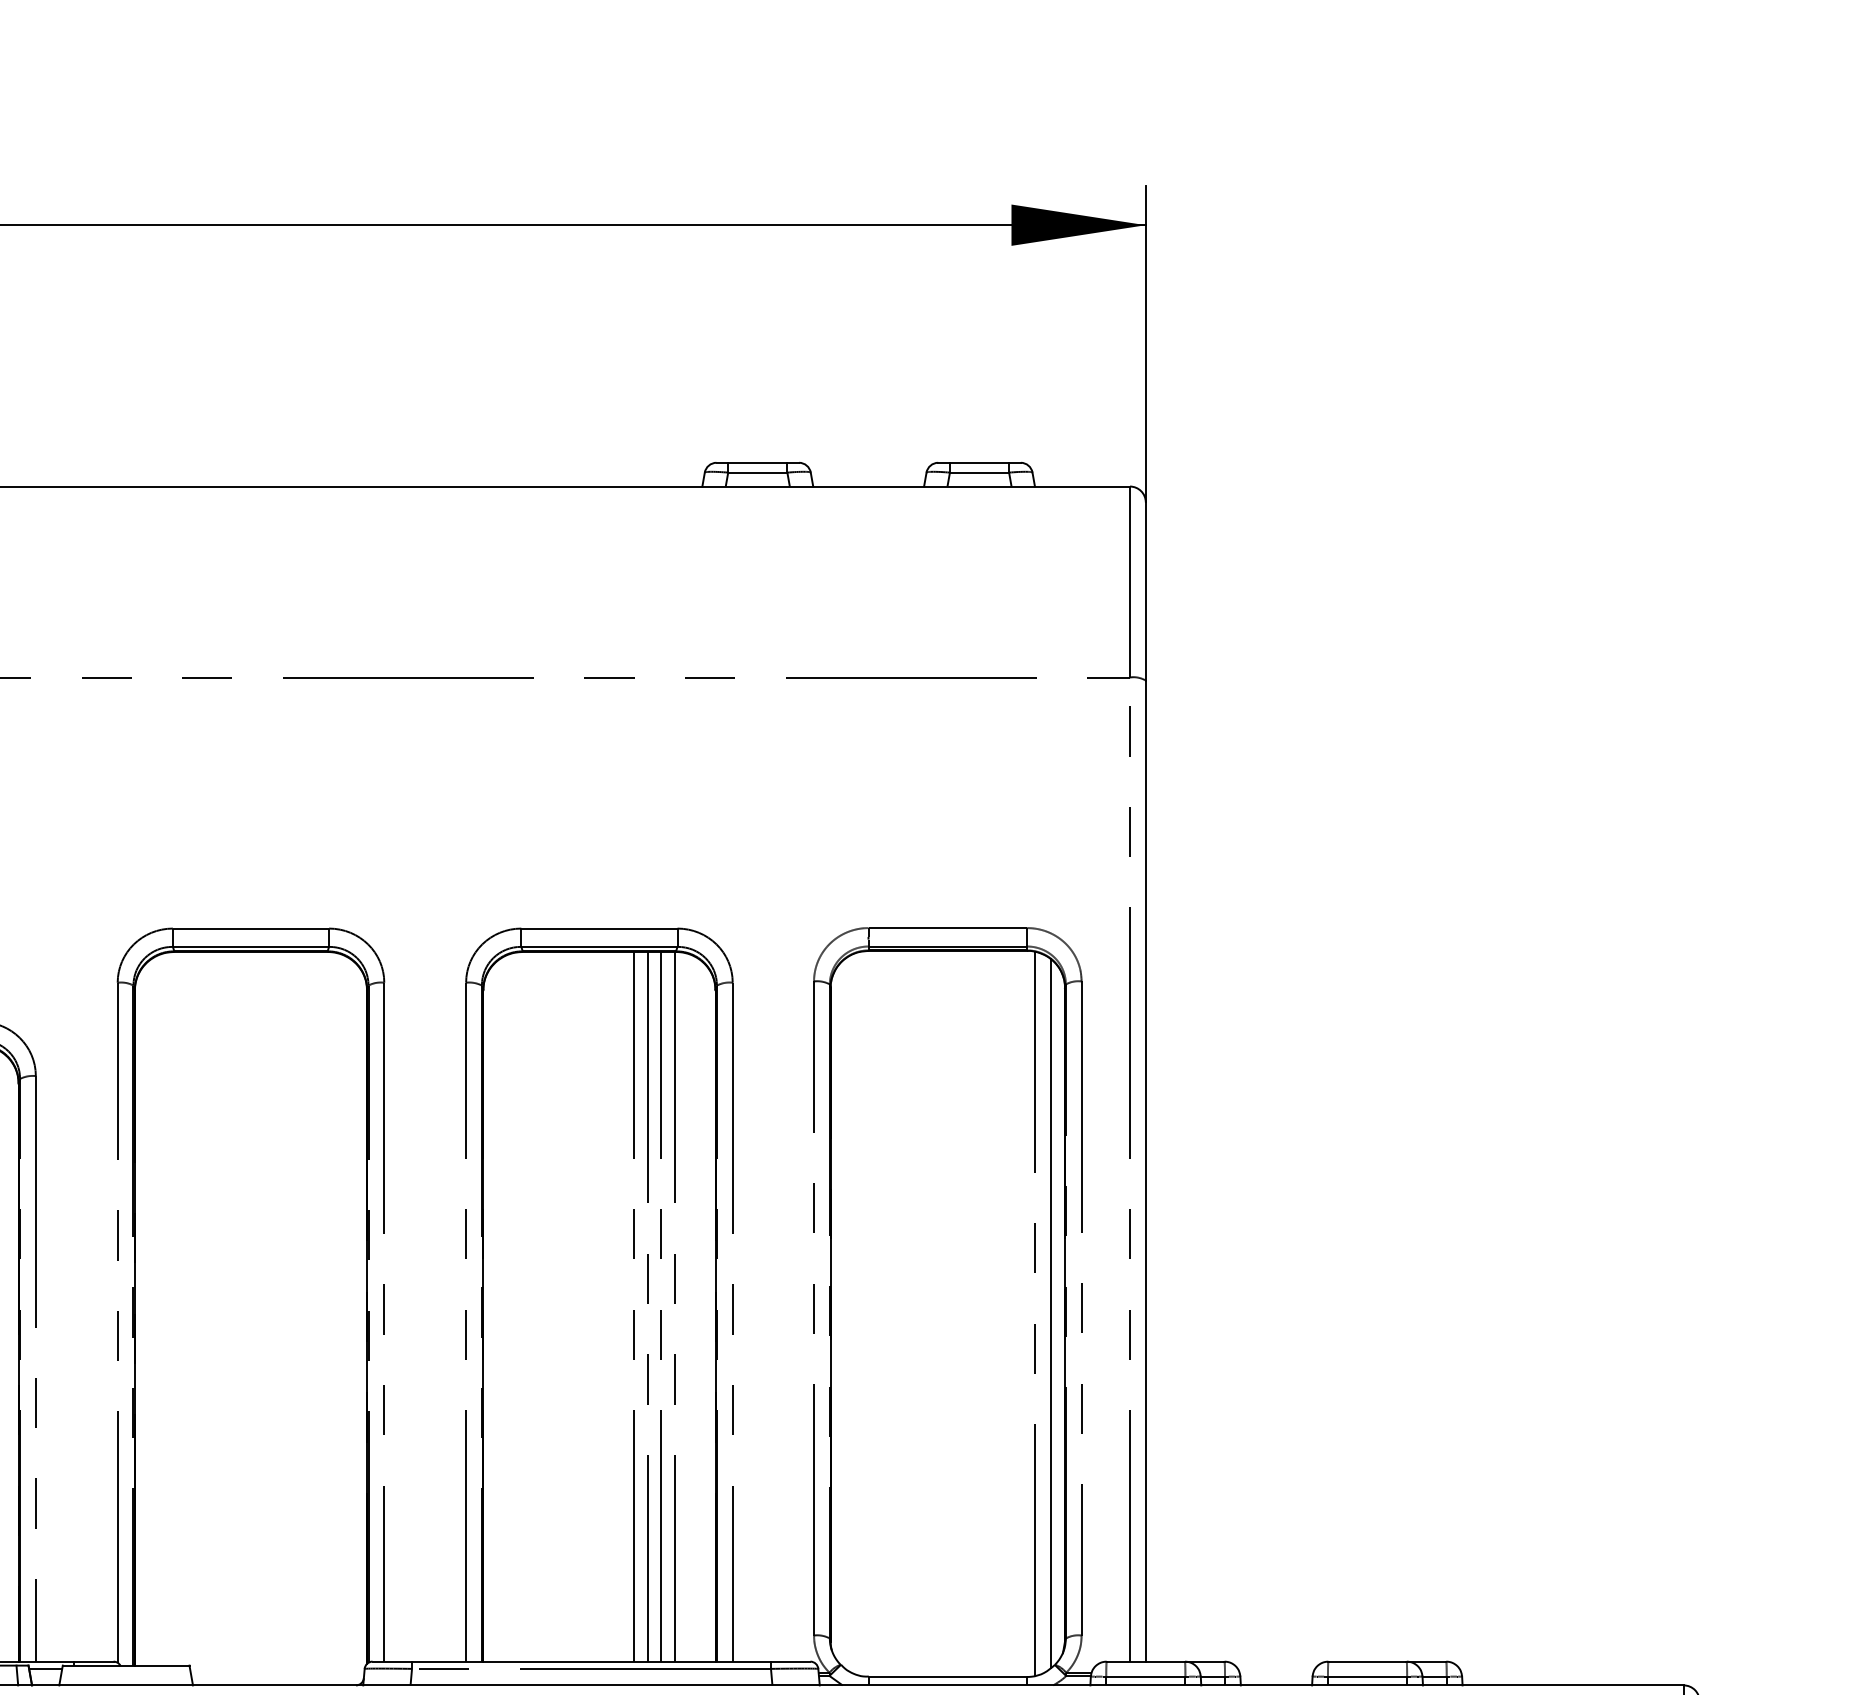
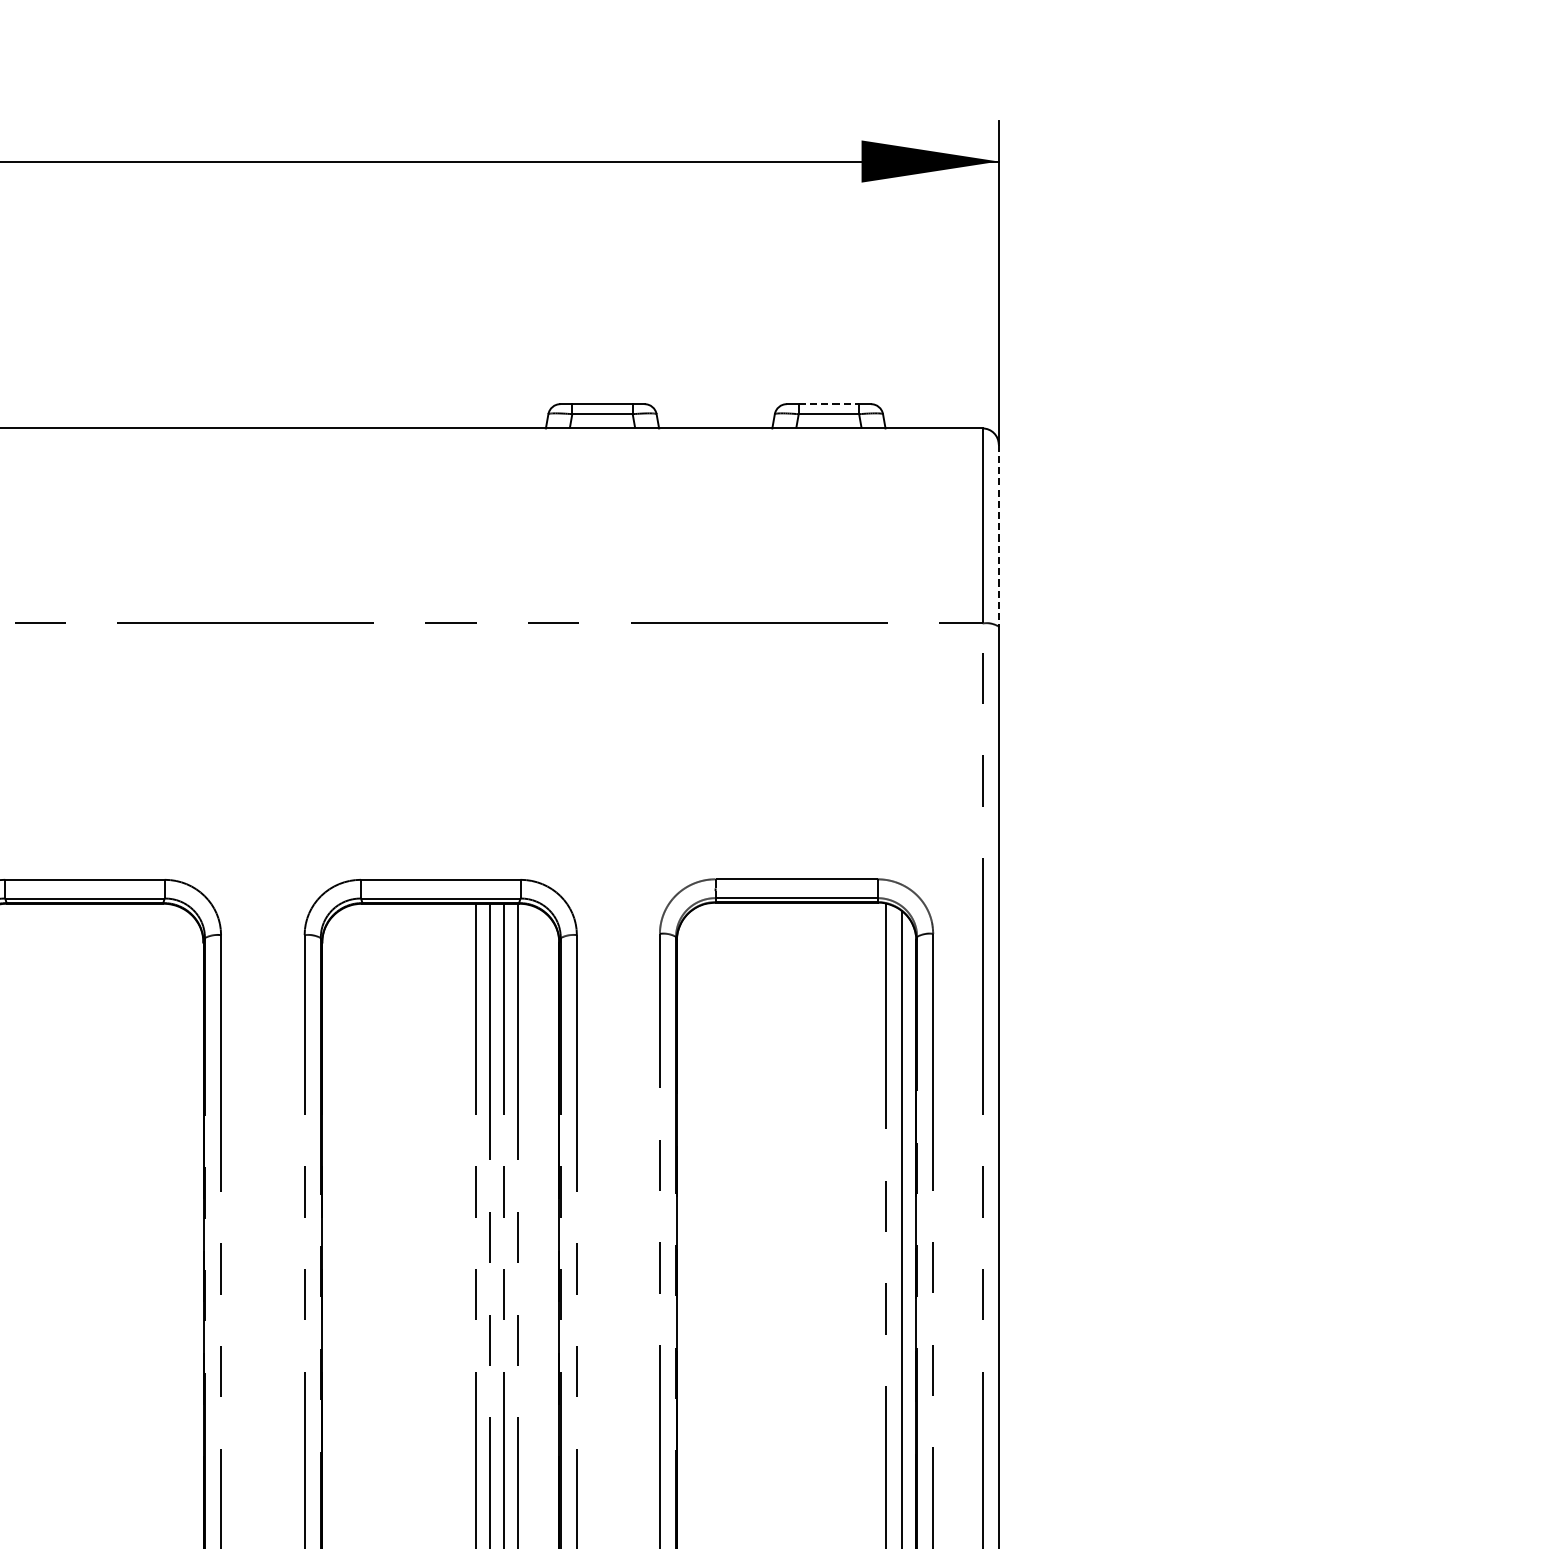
line: (979, 462) -> (828, 403), solid -> dashed
line: (1145, 592) -> (998, 536), solid -> dashed

